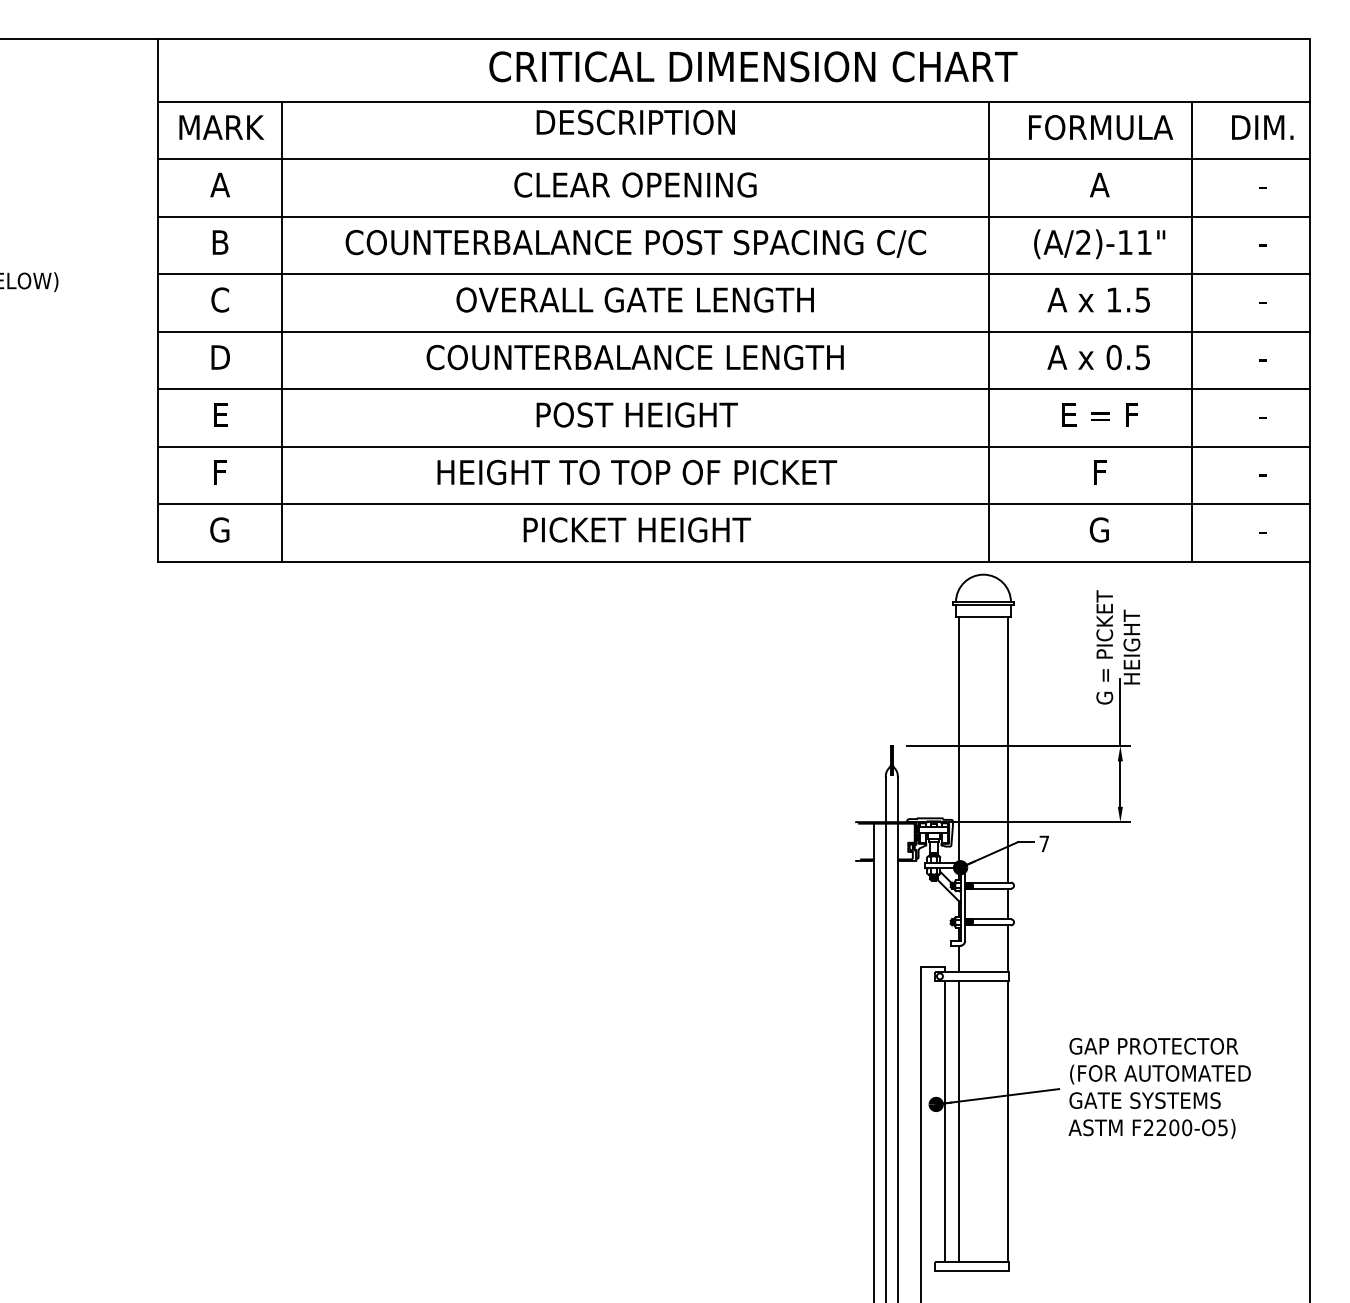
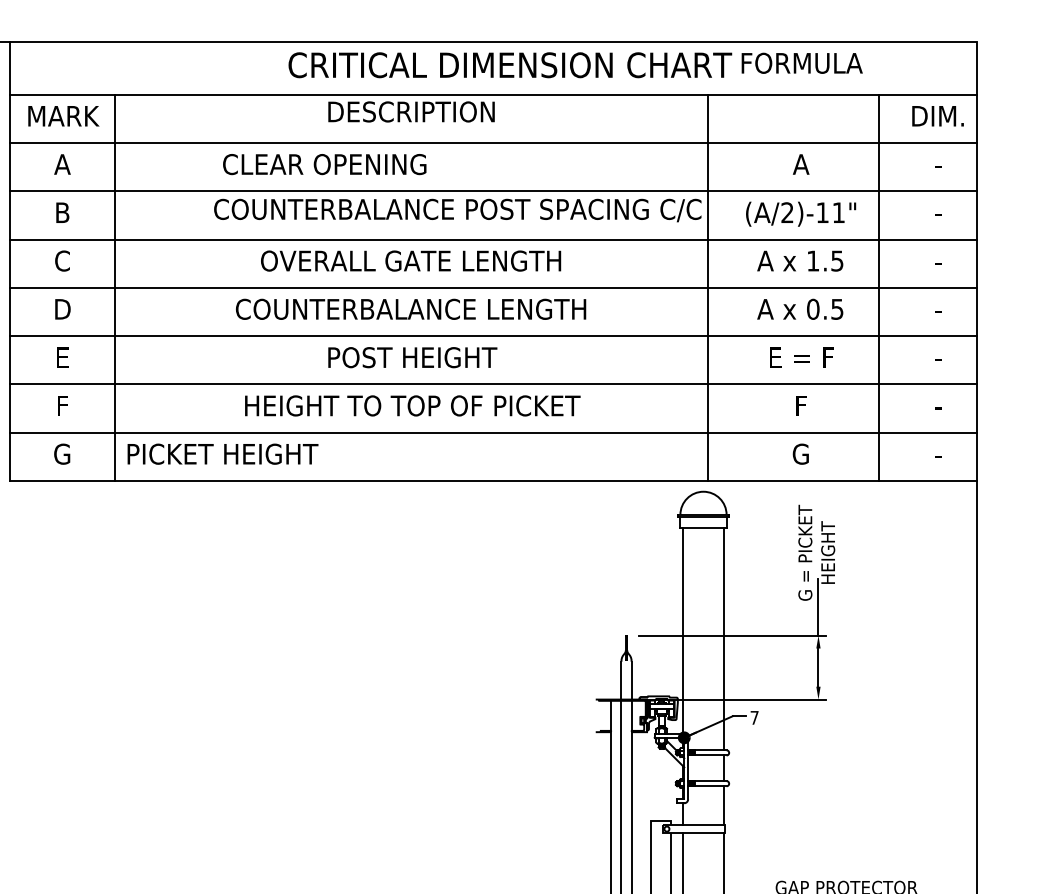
text: (1101, 127) -> (802, 63), moved
text: (635, 184) -> (324, 164), moved
text: (635, 243) -> (457, 210), moved
text: (636, 529) -> (222, 453), moved

